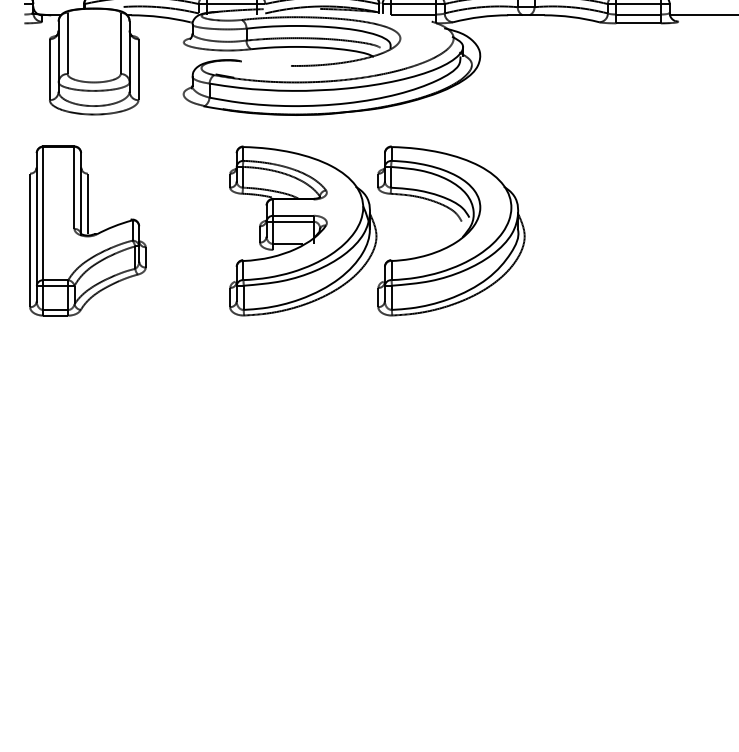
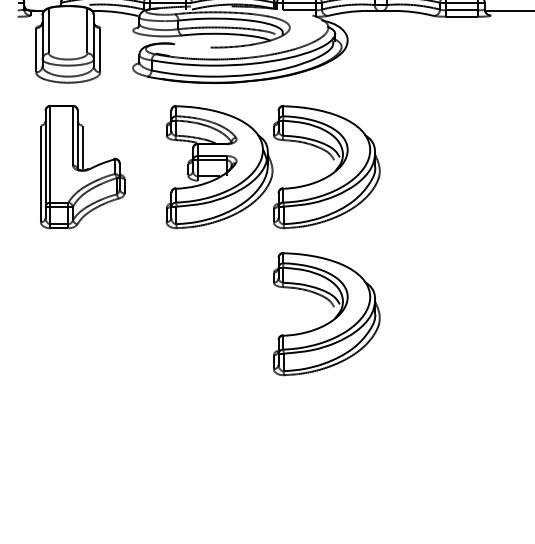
part: (87, 231) -> (82, 167), moved
part: (455, 444) -> (329, 321), added

